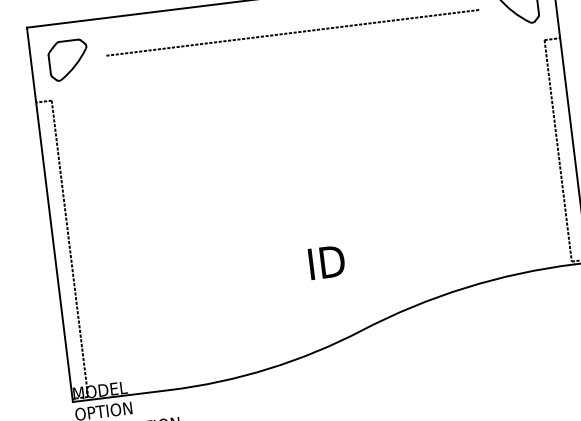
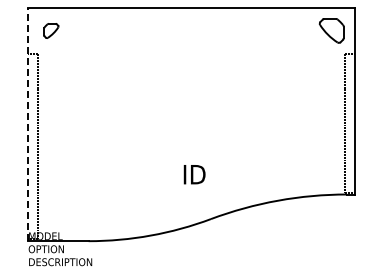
line: (293, 33) -> (191, 31), removed
part: (68, 59) -> (51, 30), size x0.6
line: (50, 214) -> (28, 124), solid -> dashed

